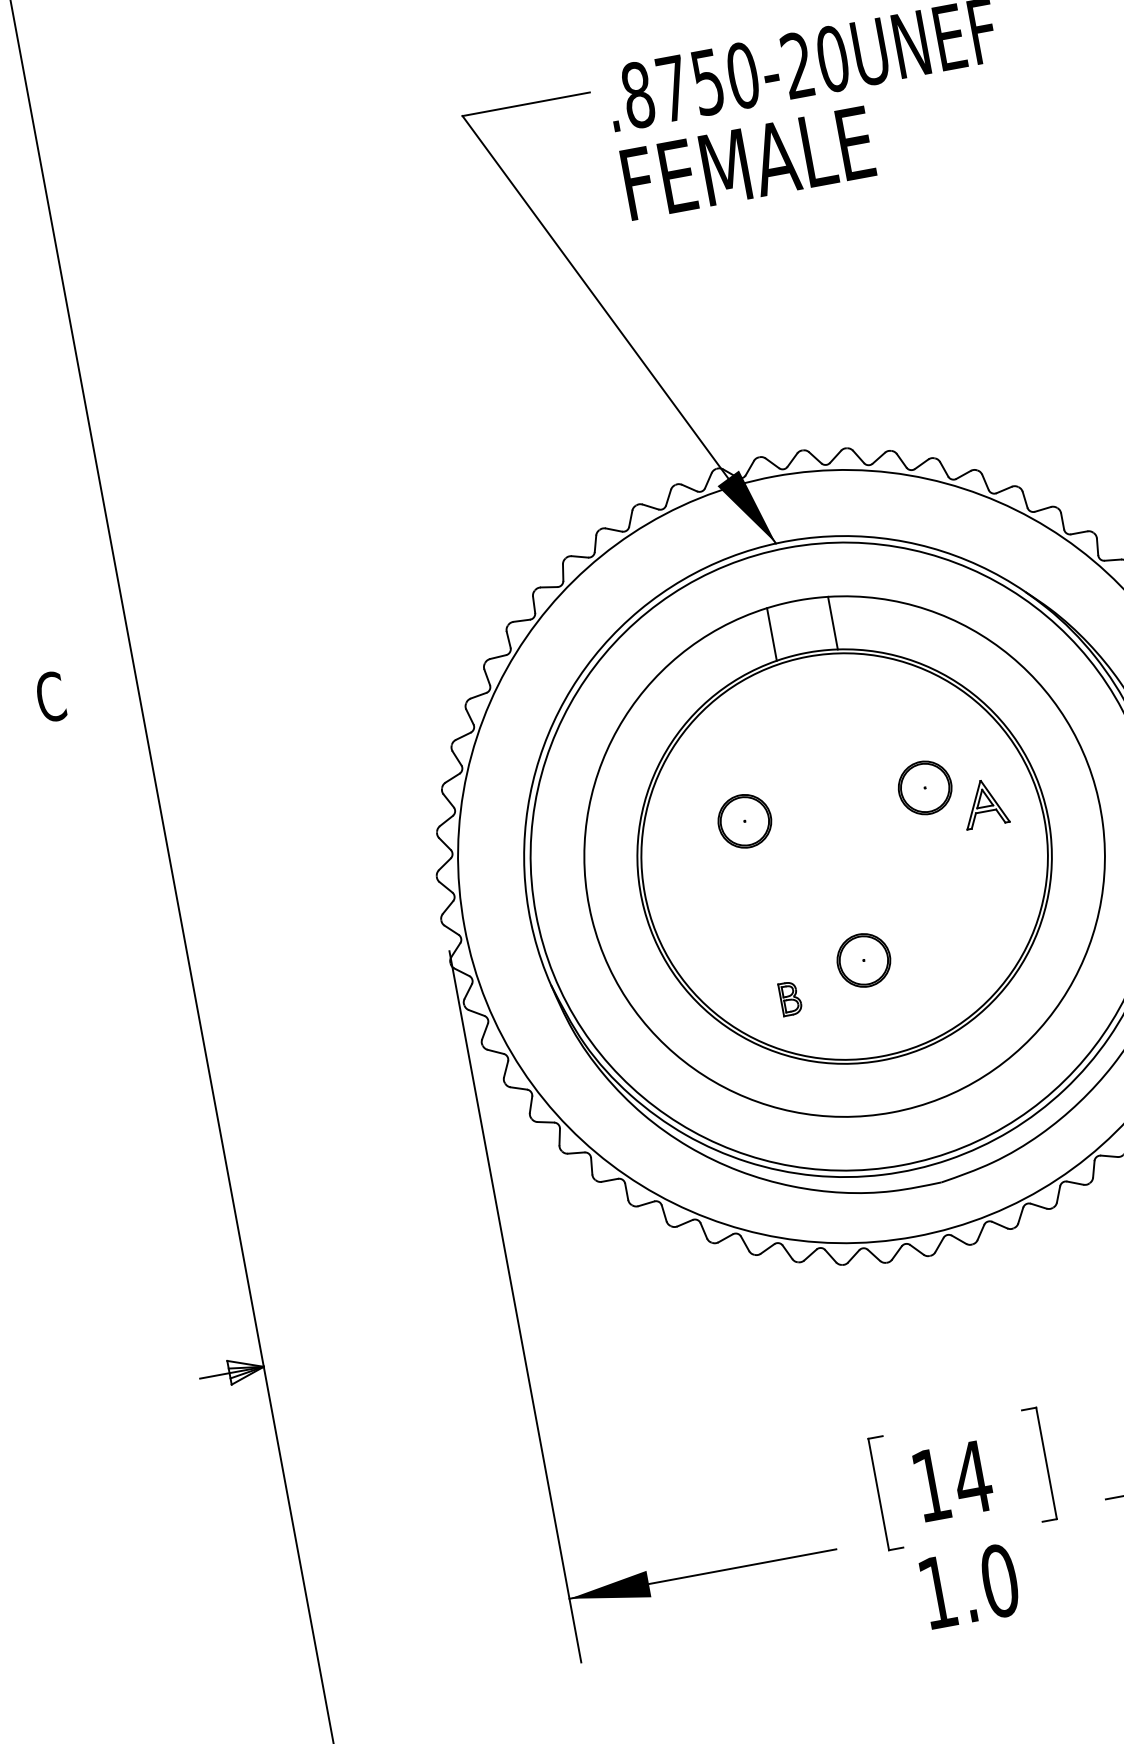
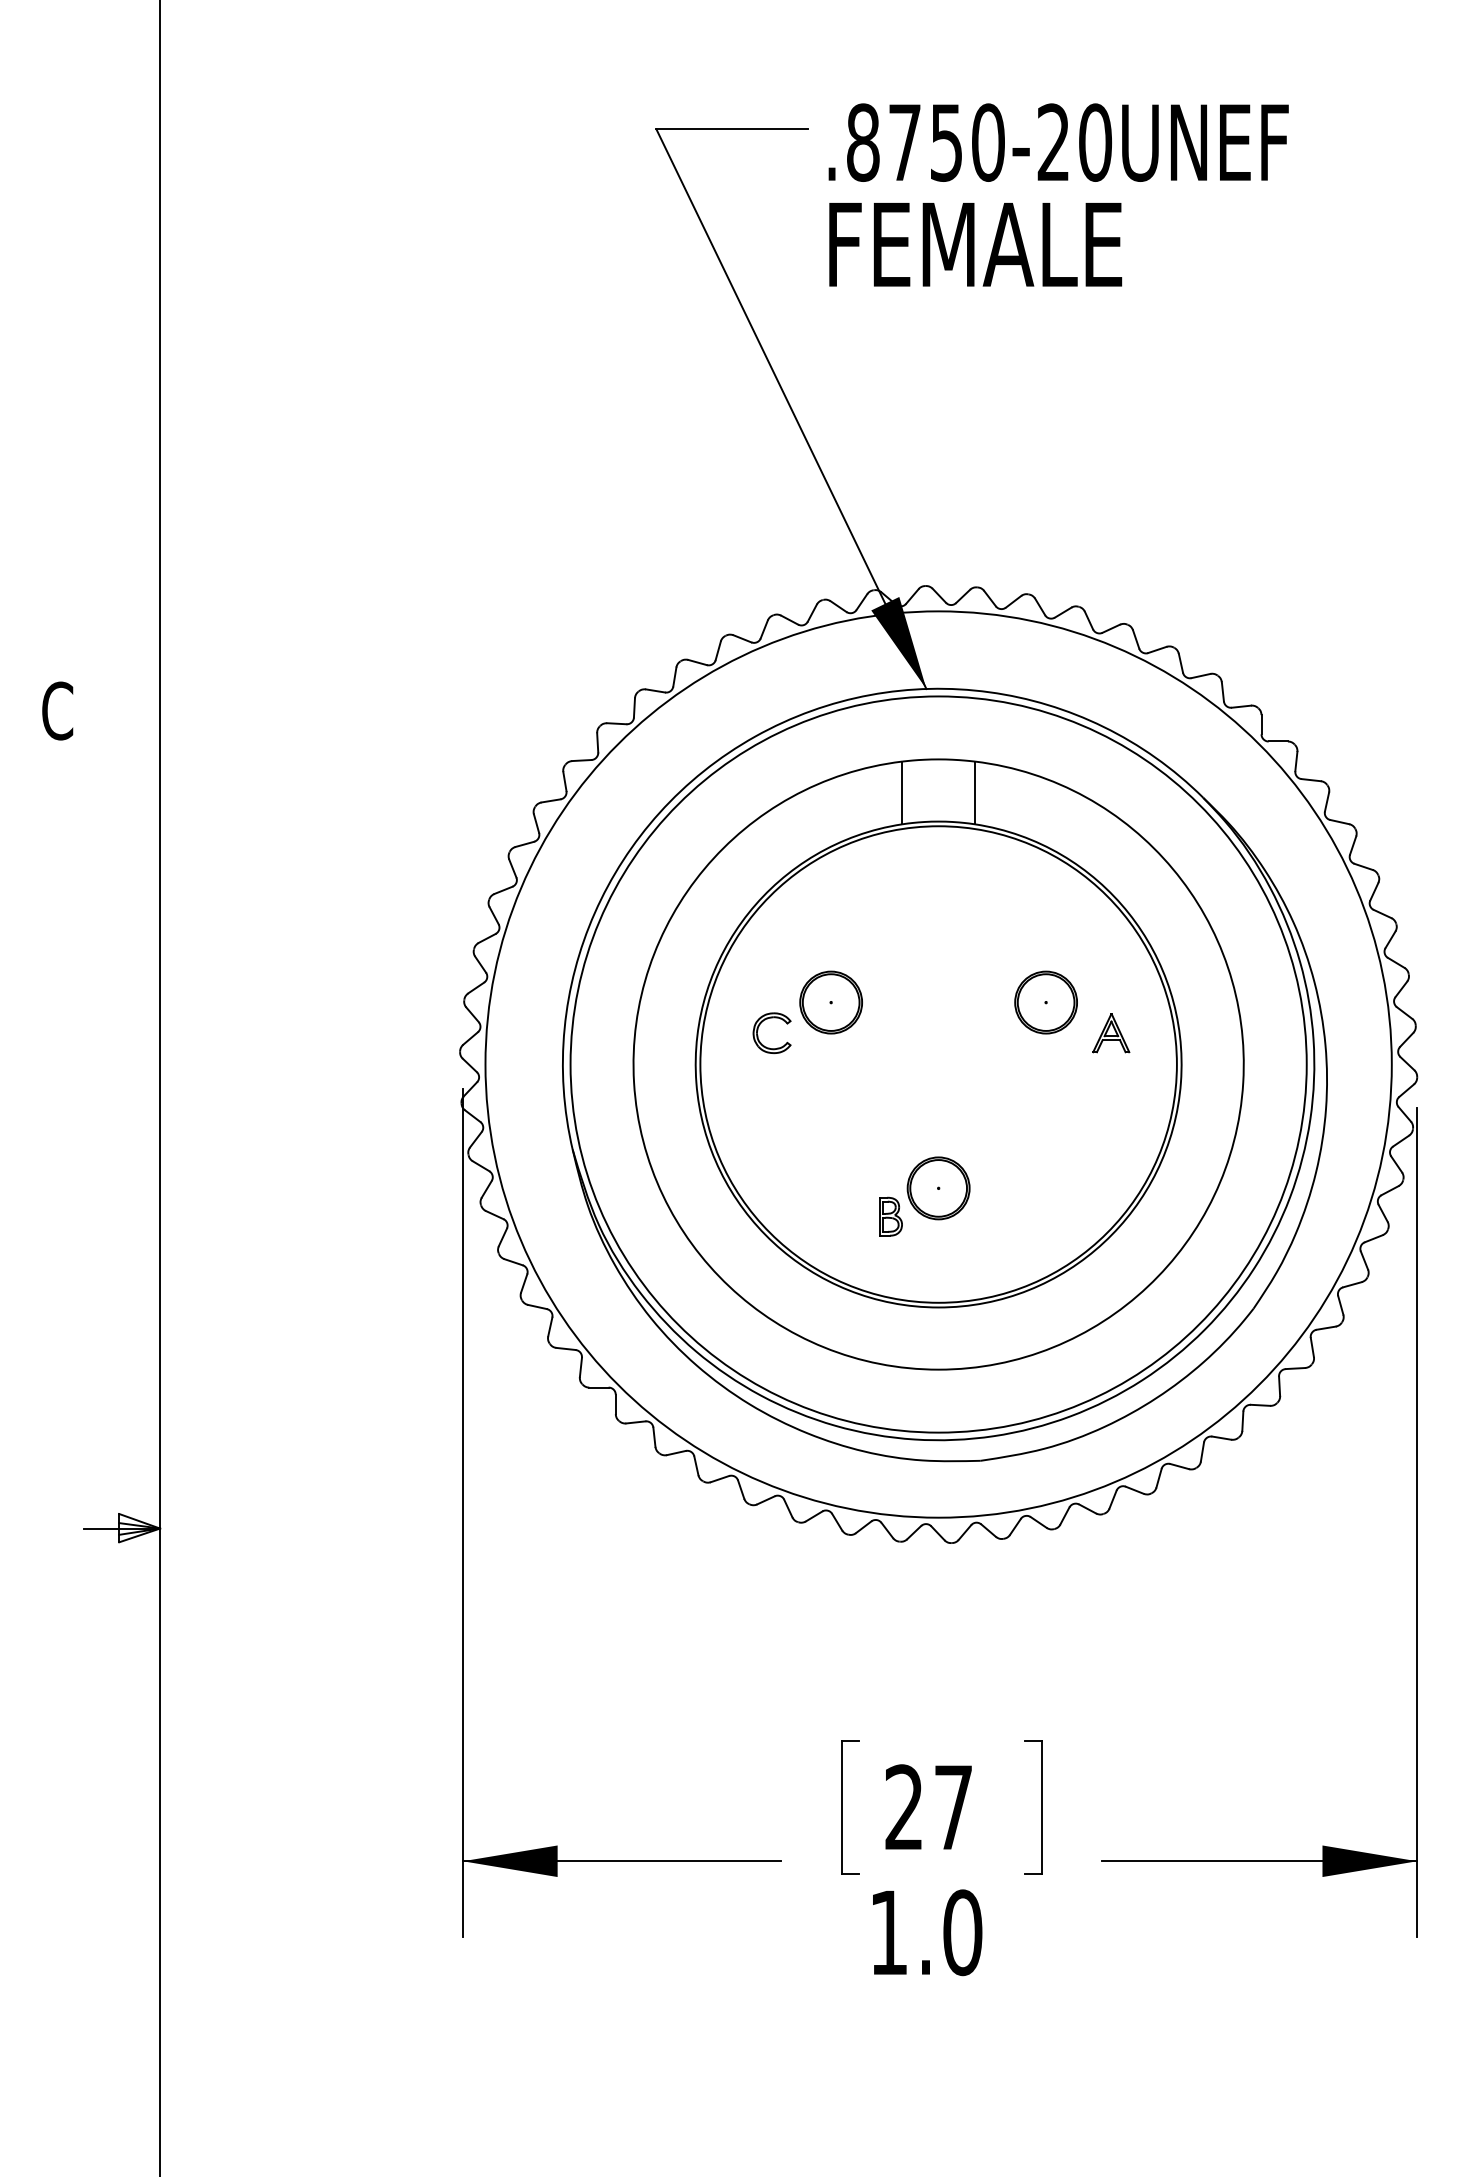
part: (984, 803) -> (1111, 1033), size x0.71
part: (688, 856) -> (758, 1030), added
part: (790, 998) -> (890, 1216), moved
text: (952, 1480) -> (929, 1806), 14 -> 27

